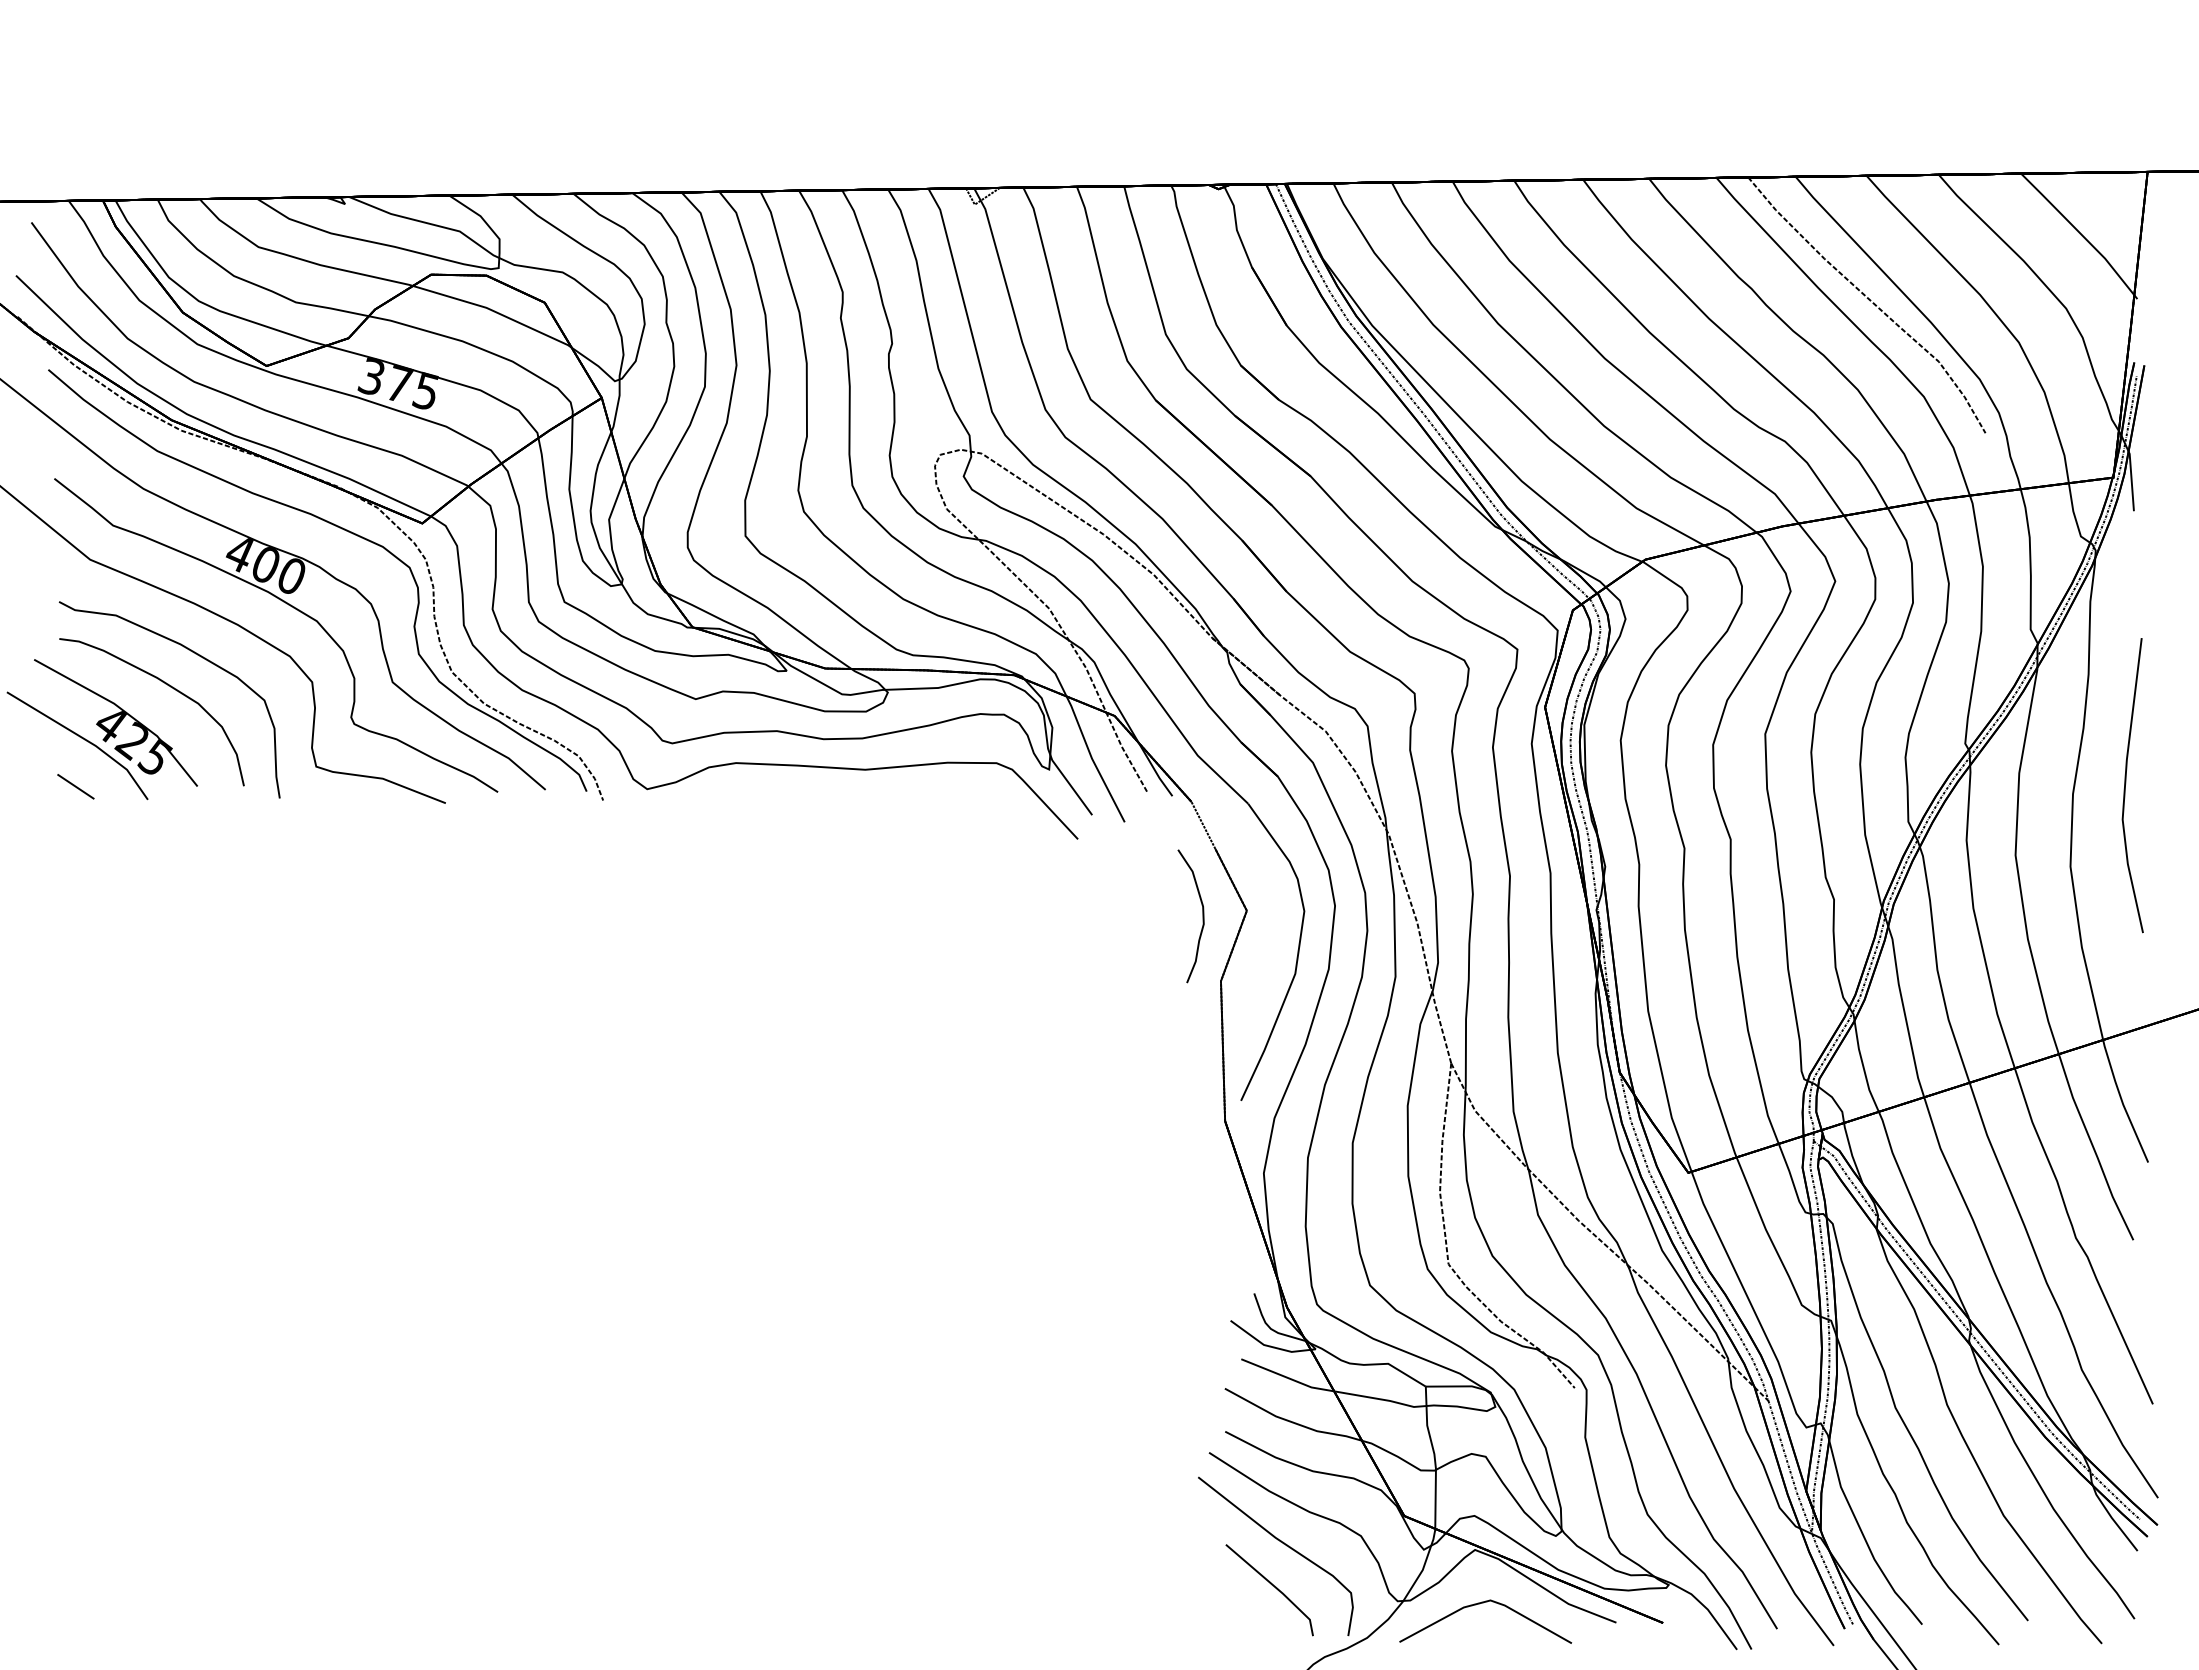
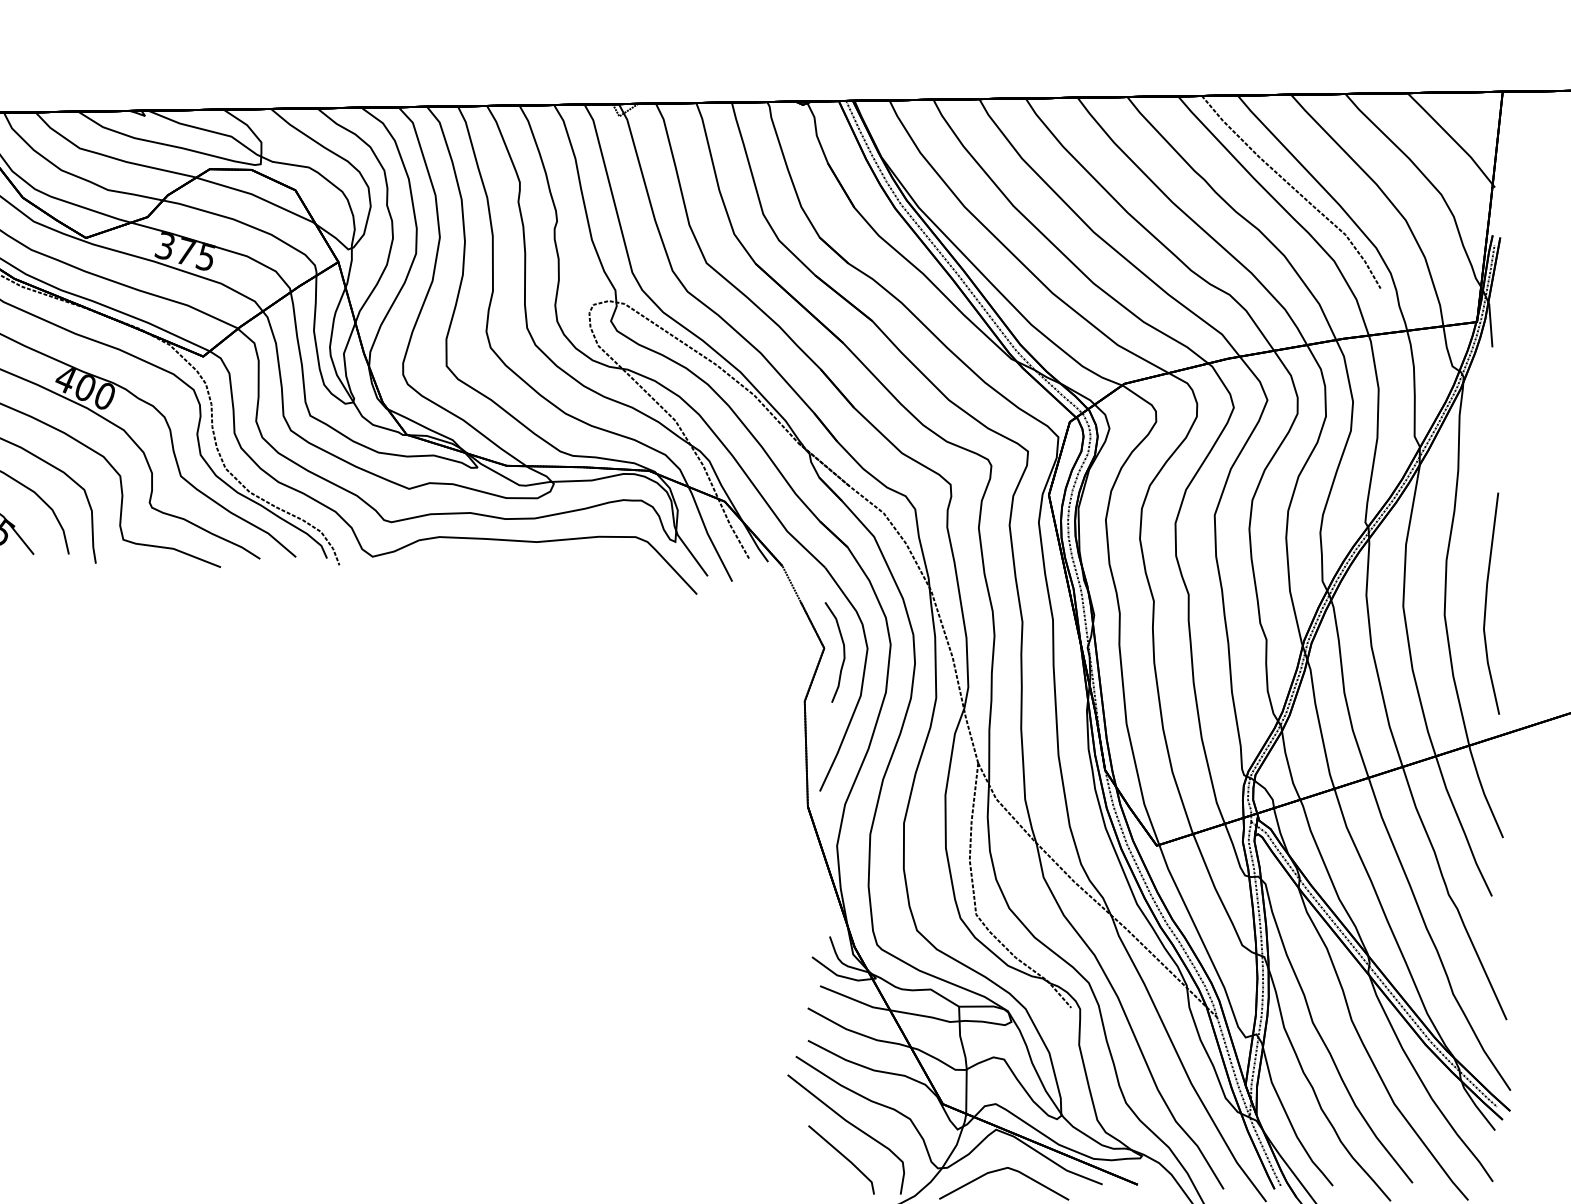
line: (2126, 783) -> (1486, 602), moved
curve: (1202, 916) -> (843, 652), moved

